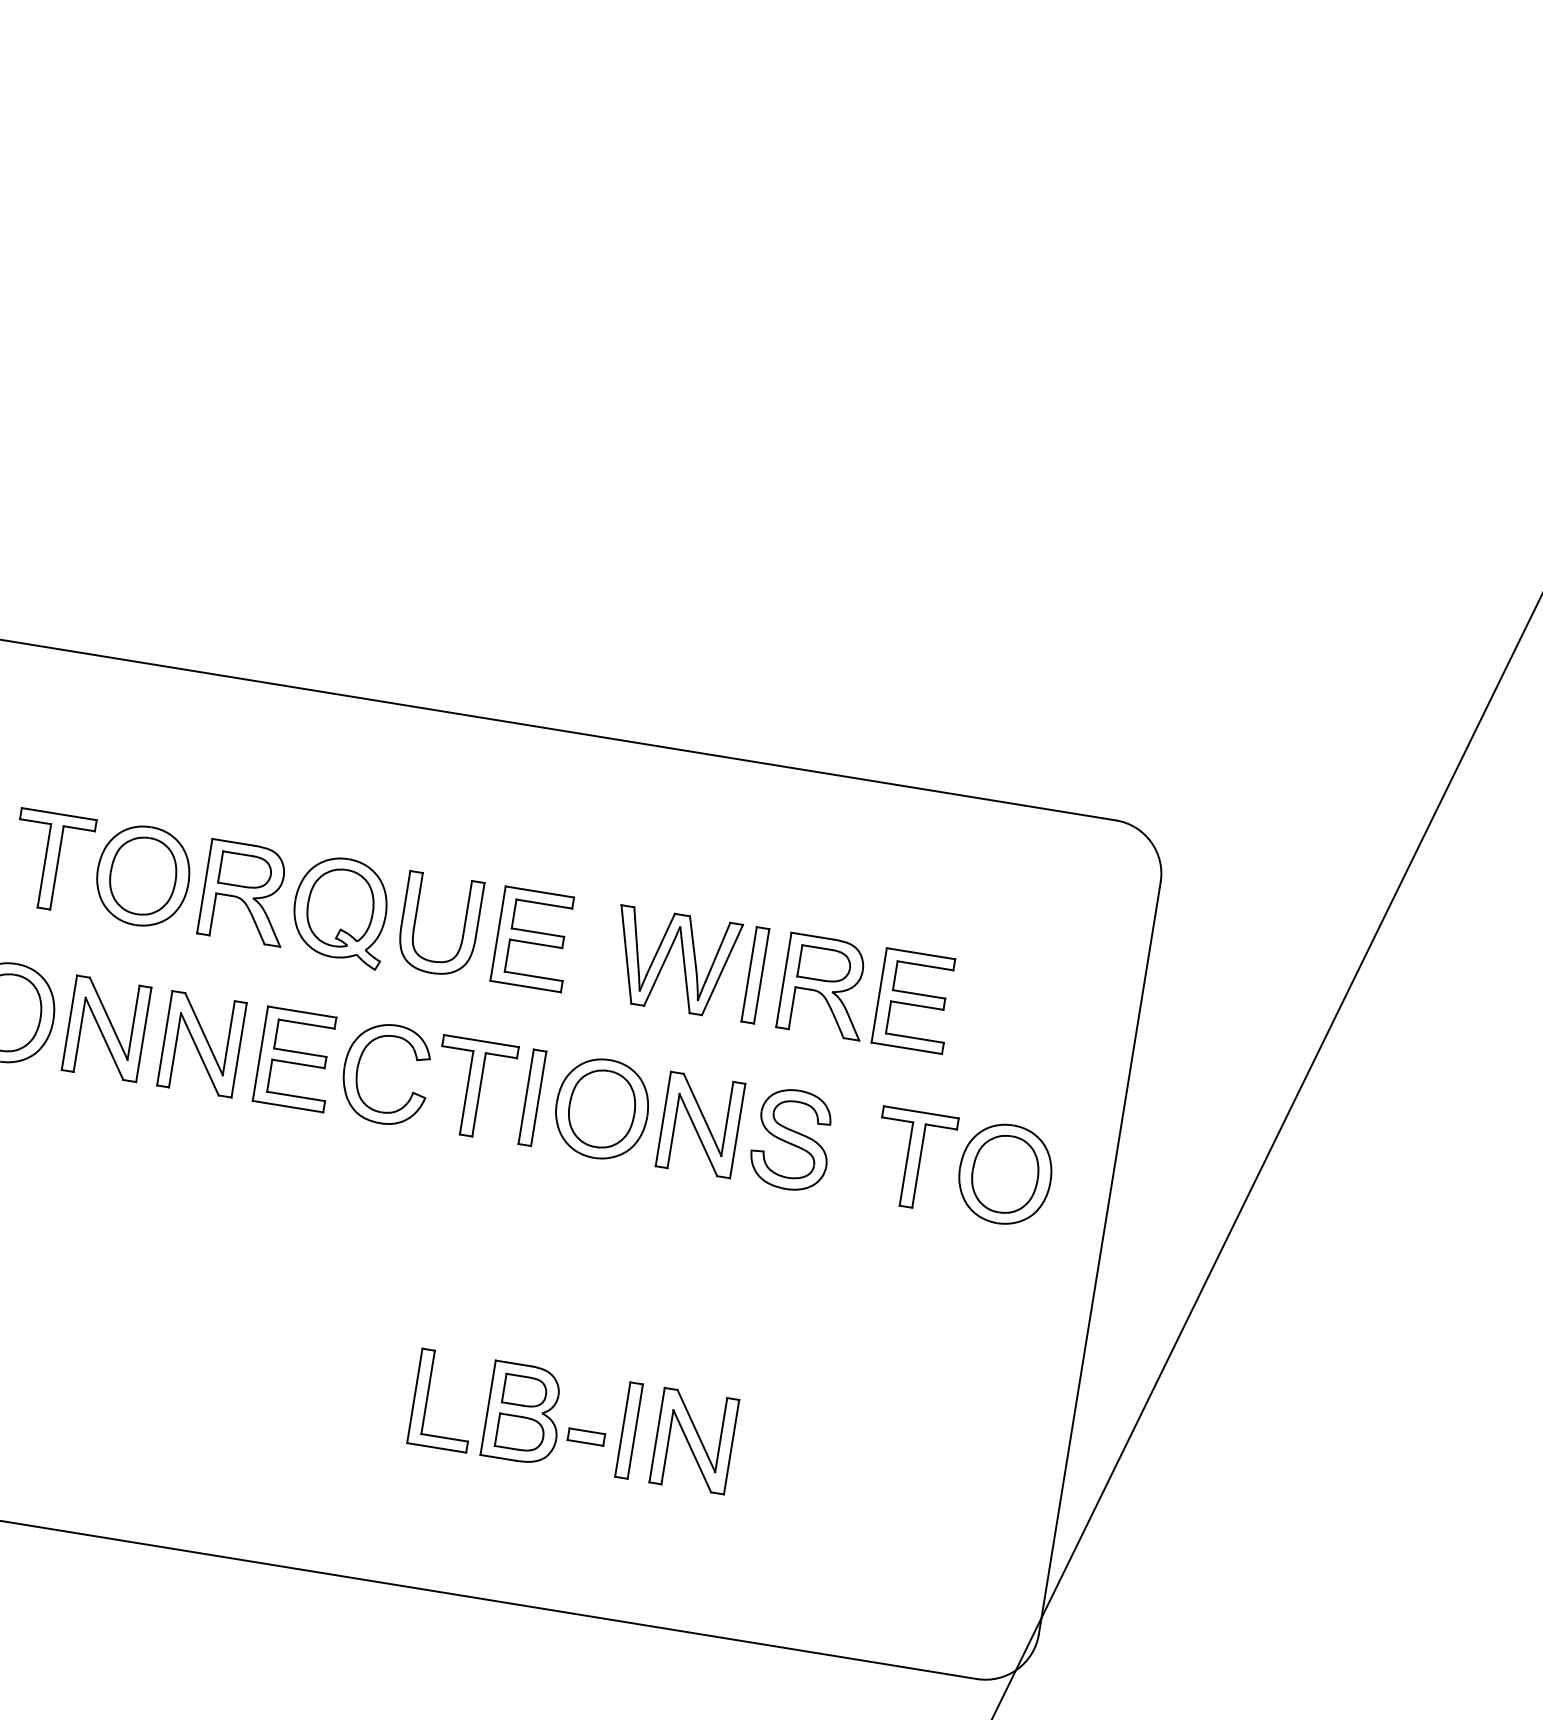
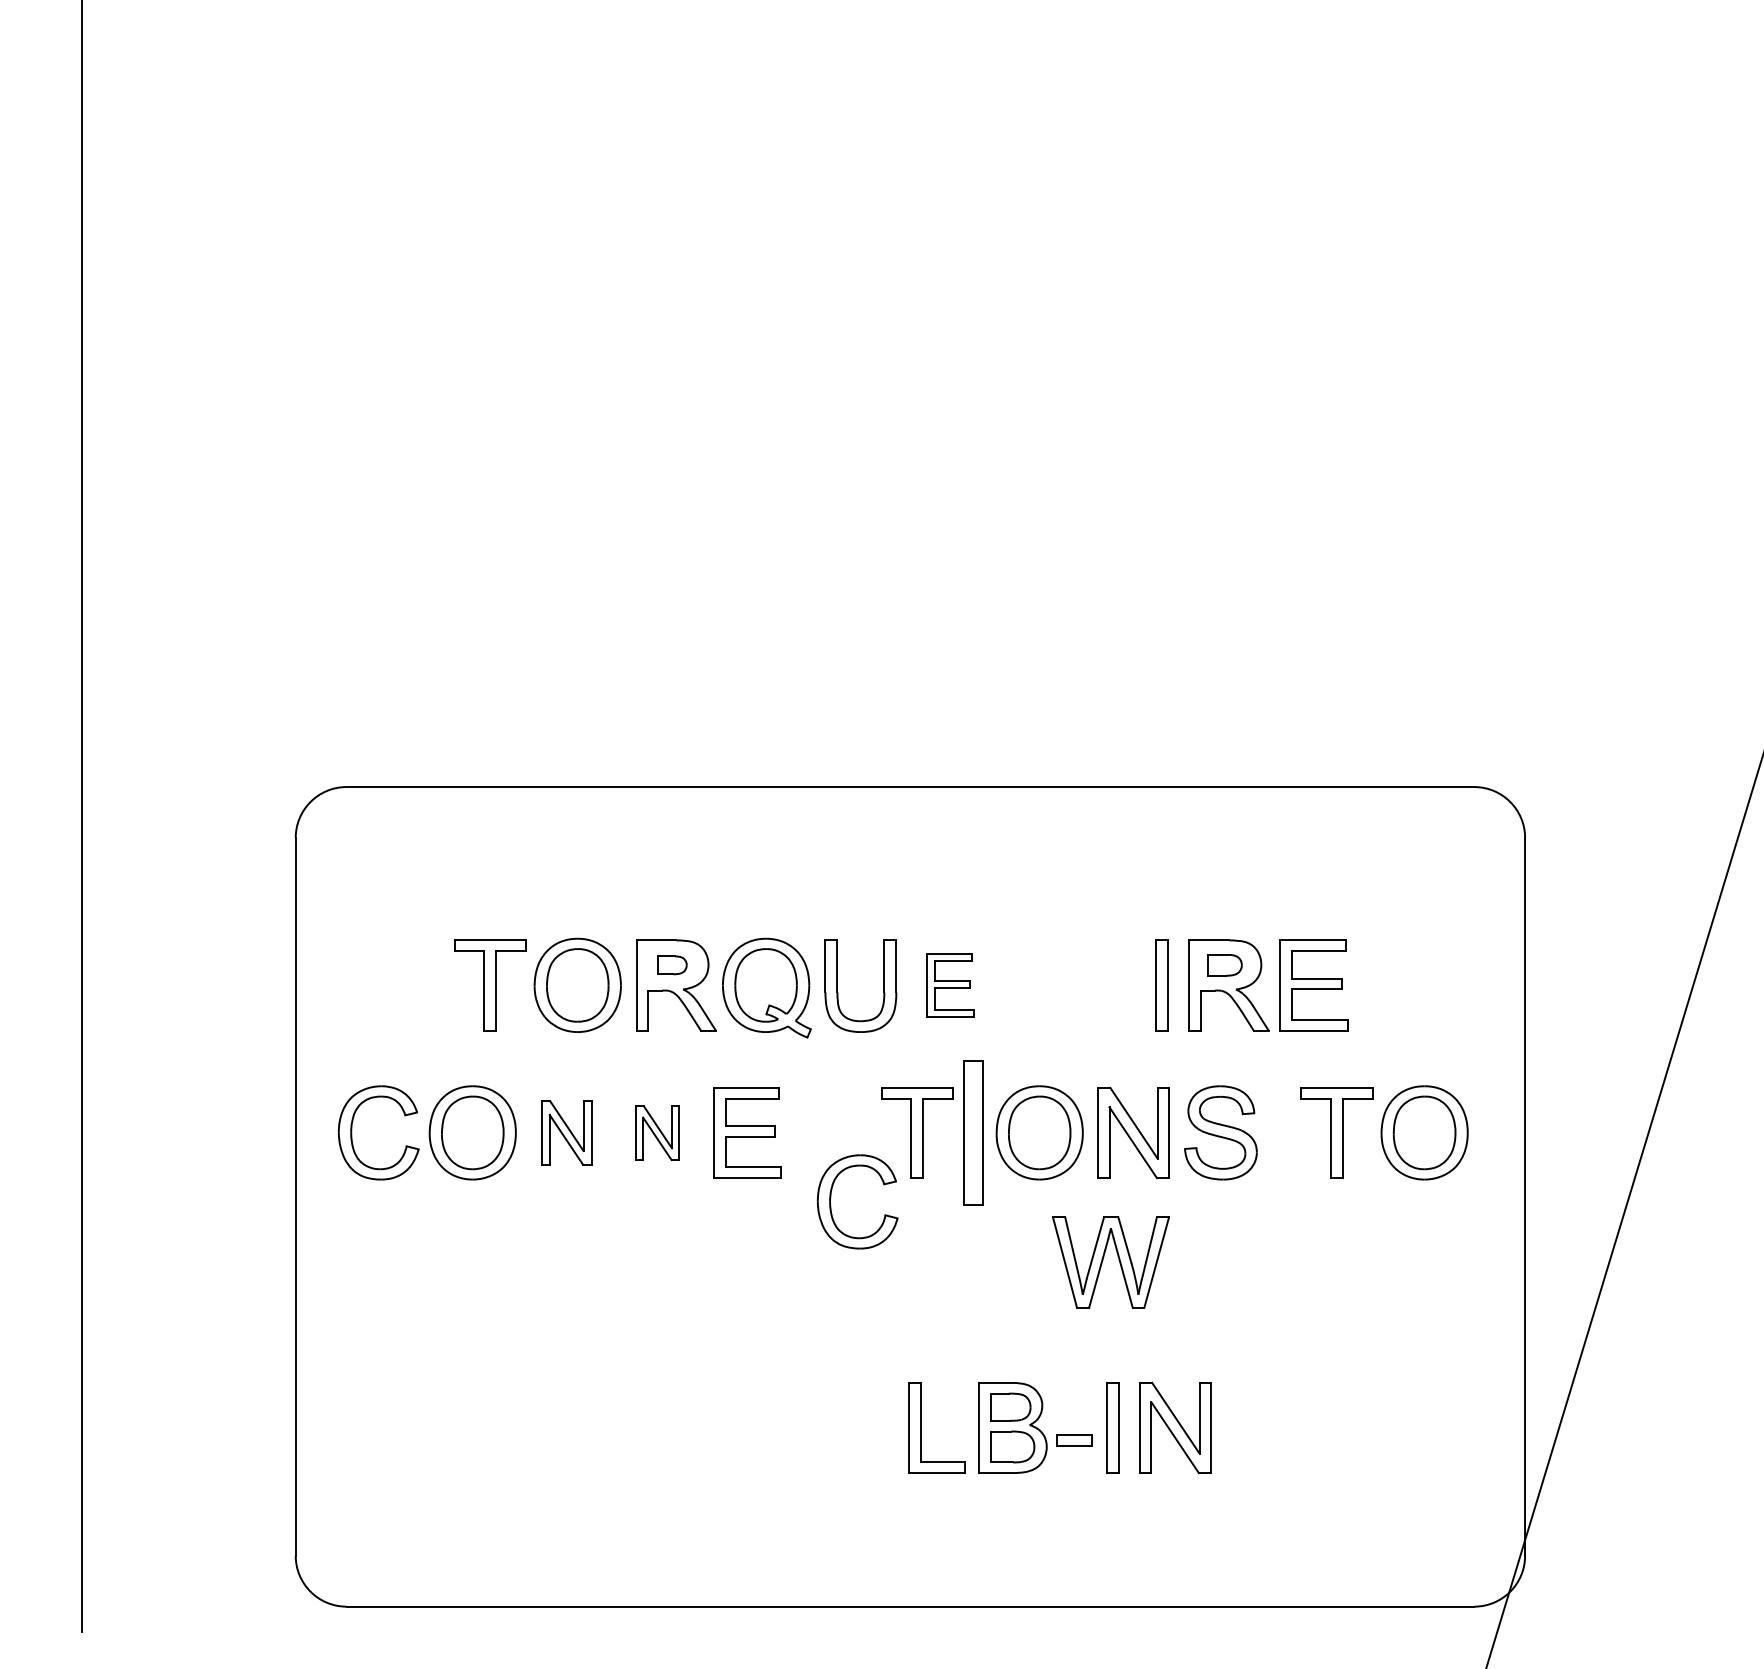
part: (245, 871) -> (672, 965), size x0.6
part: (532, 939) -> (949, 985), size x0.7
part: (667, 958) -> (1103, 1260), moved
part: (824, 964) -> (1224, 965), size x0.7
part: (106, 1028) -> (566, 1132), size x0.7
part: (201, 1043) -> (657, 1132), size x0.6
part: (359, 1064) -> (831, 1197), moved
part: (531, 1097) -> (972, 1132), size x1.6

